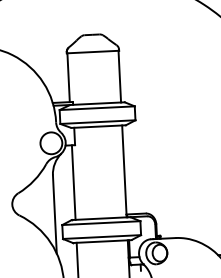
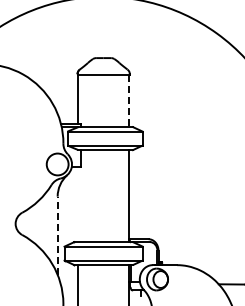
line: (120, 76) -> (129, 101), solid -> dashed
line: (74, 182) -> (78, 204), removed
line: (54, 214) -> (57, 235), solid -> dashed

